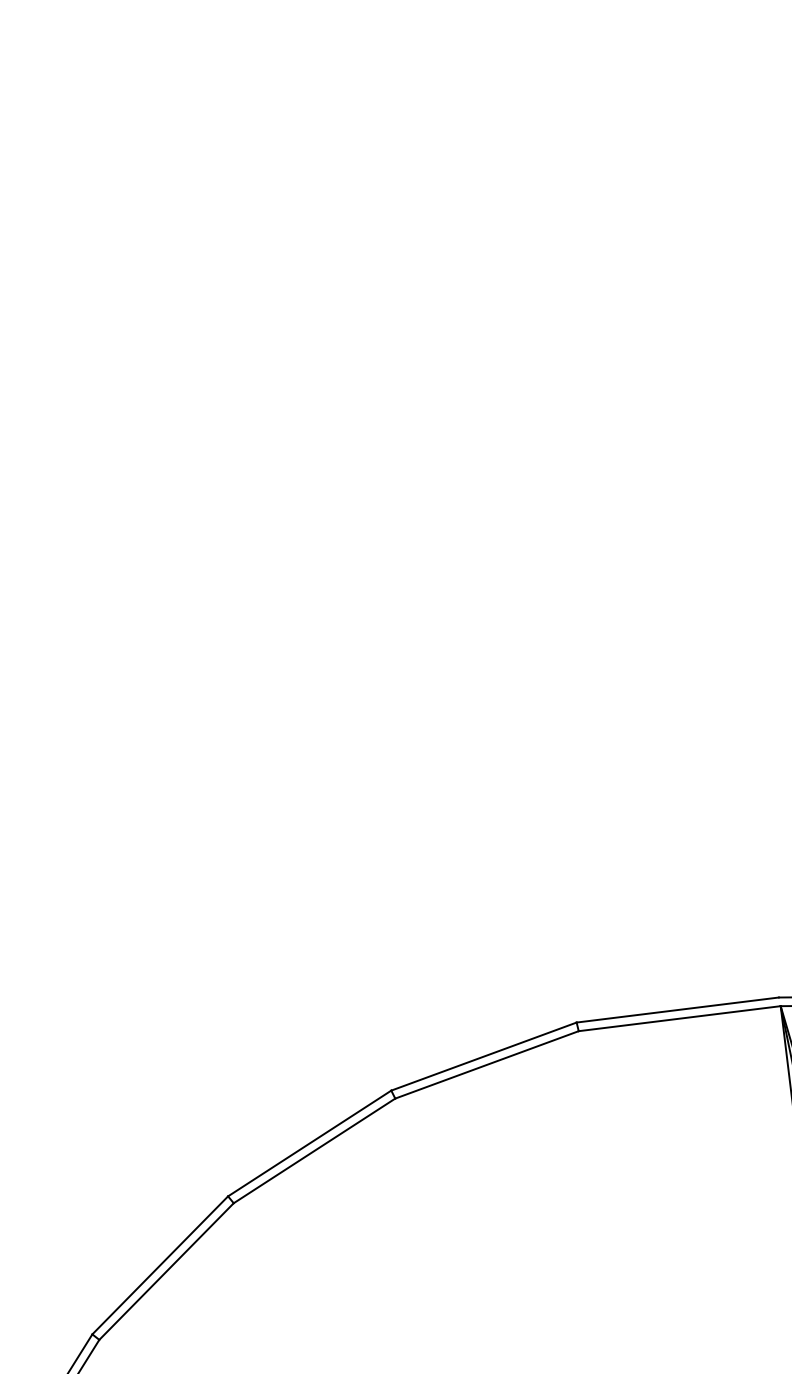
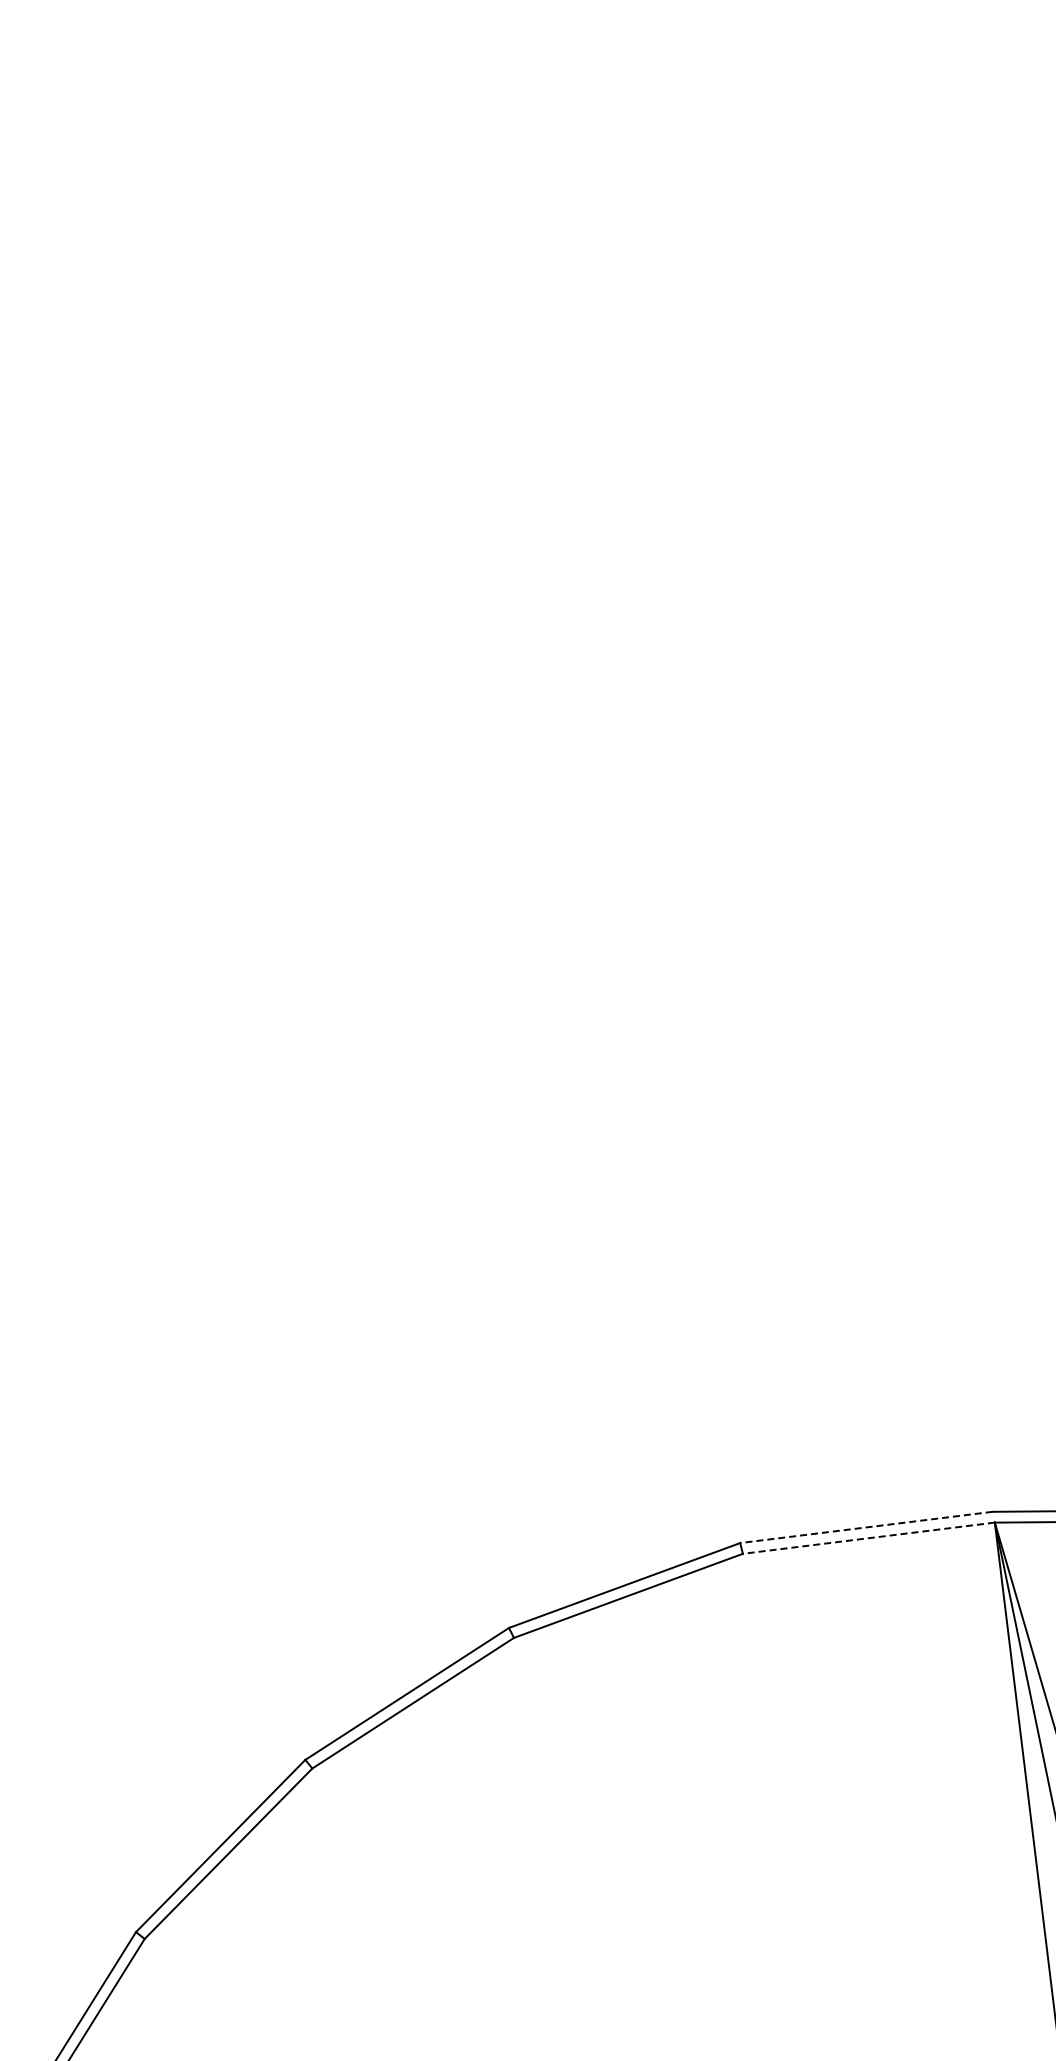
line: (677, 1010) -> (865, 1527), solid -> dashed
line: (679, 1018) -> (868, 1538), solid -> dashed

